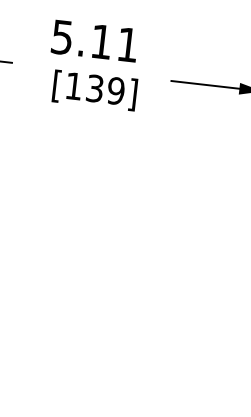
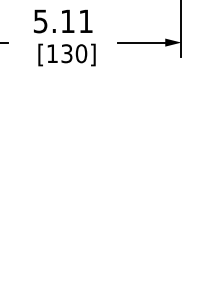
text: (116, 90) -> (81, 53), [139] -> [130]

